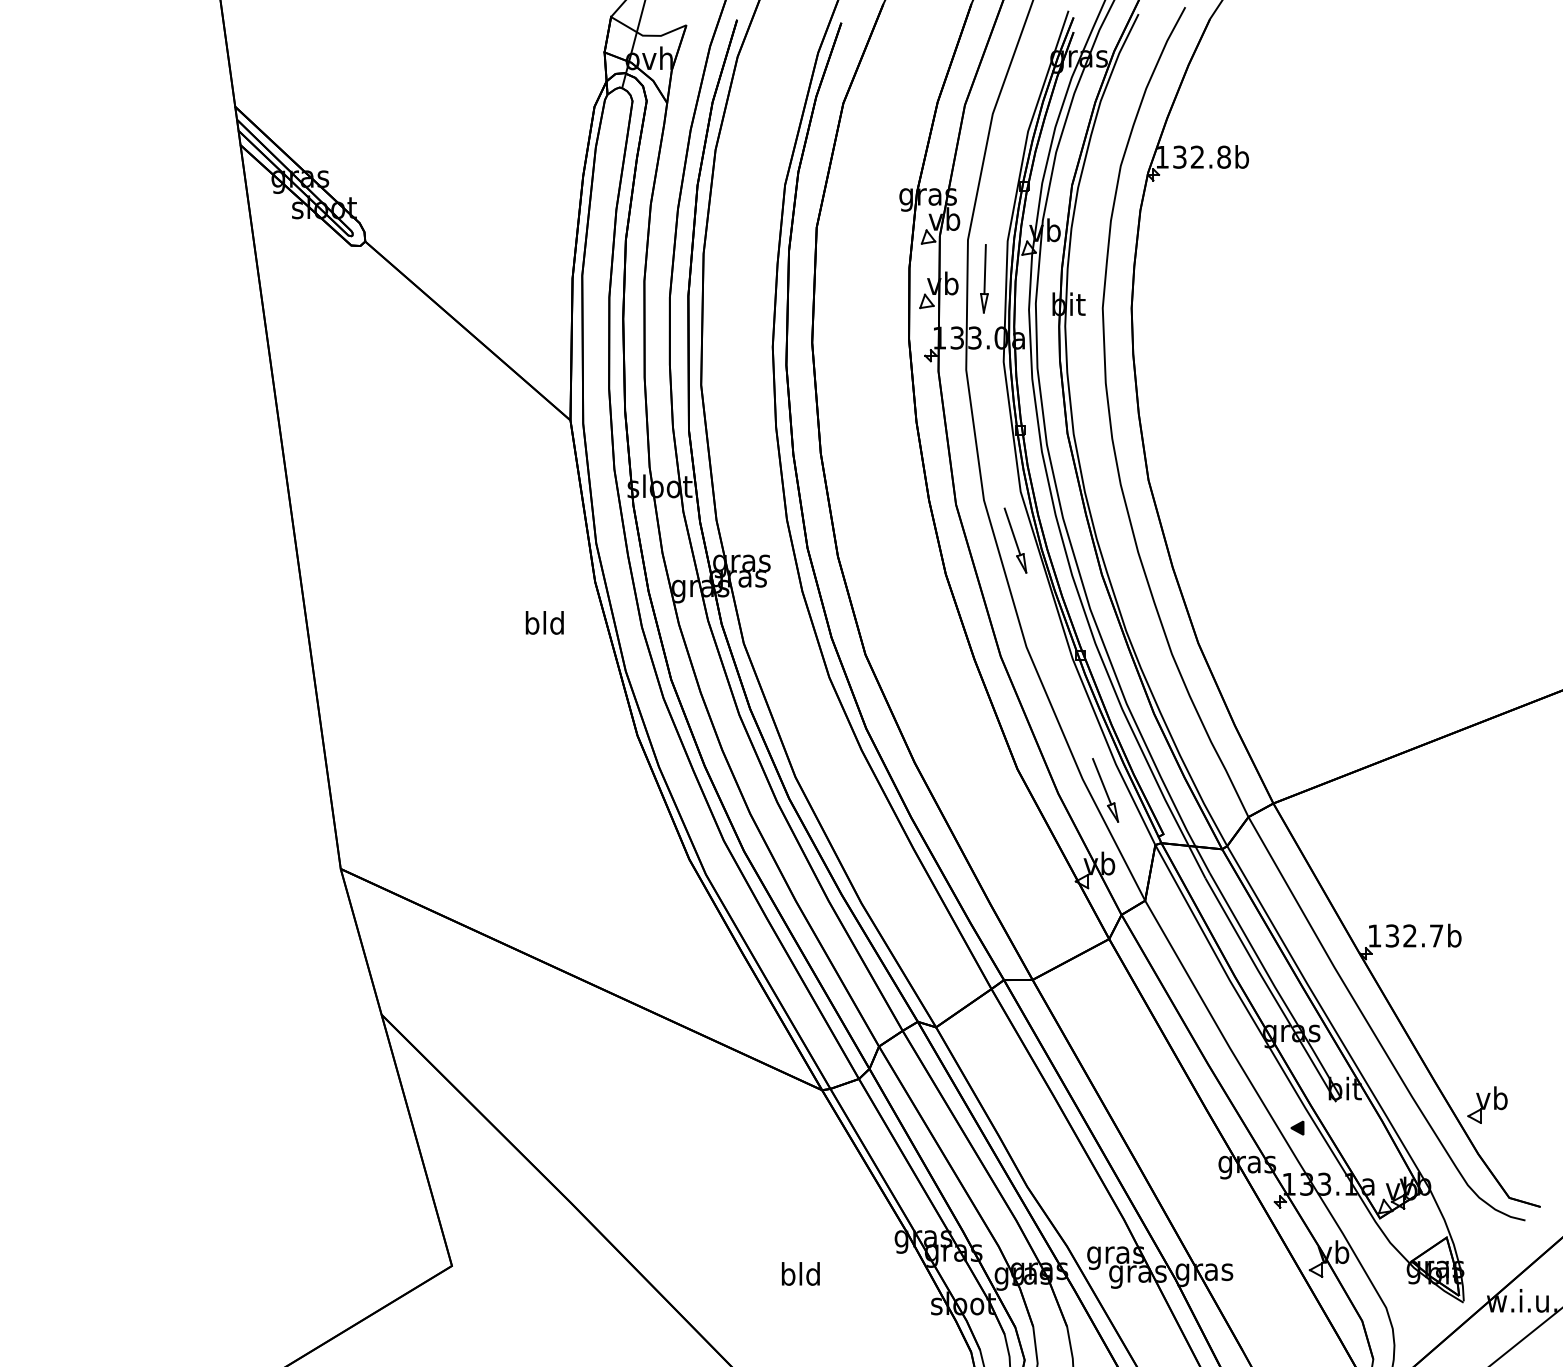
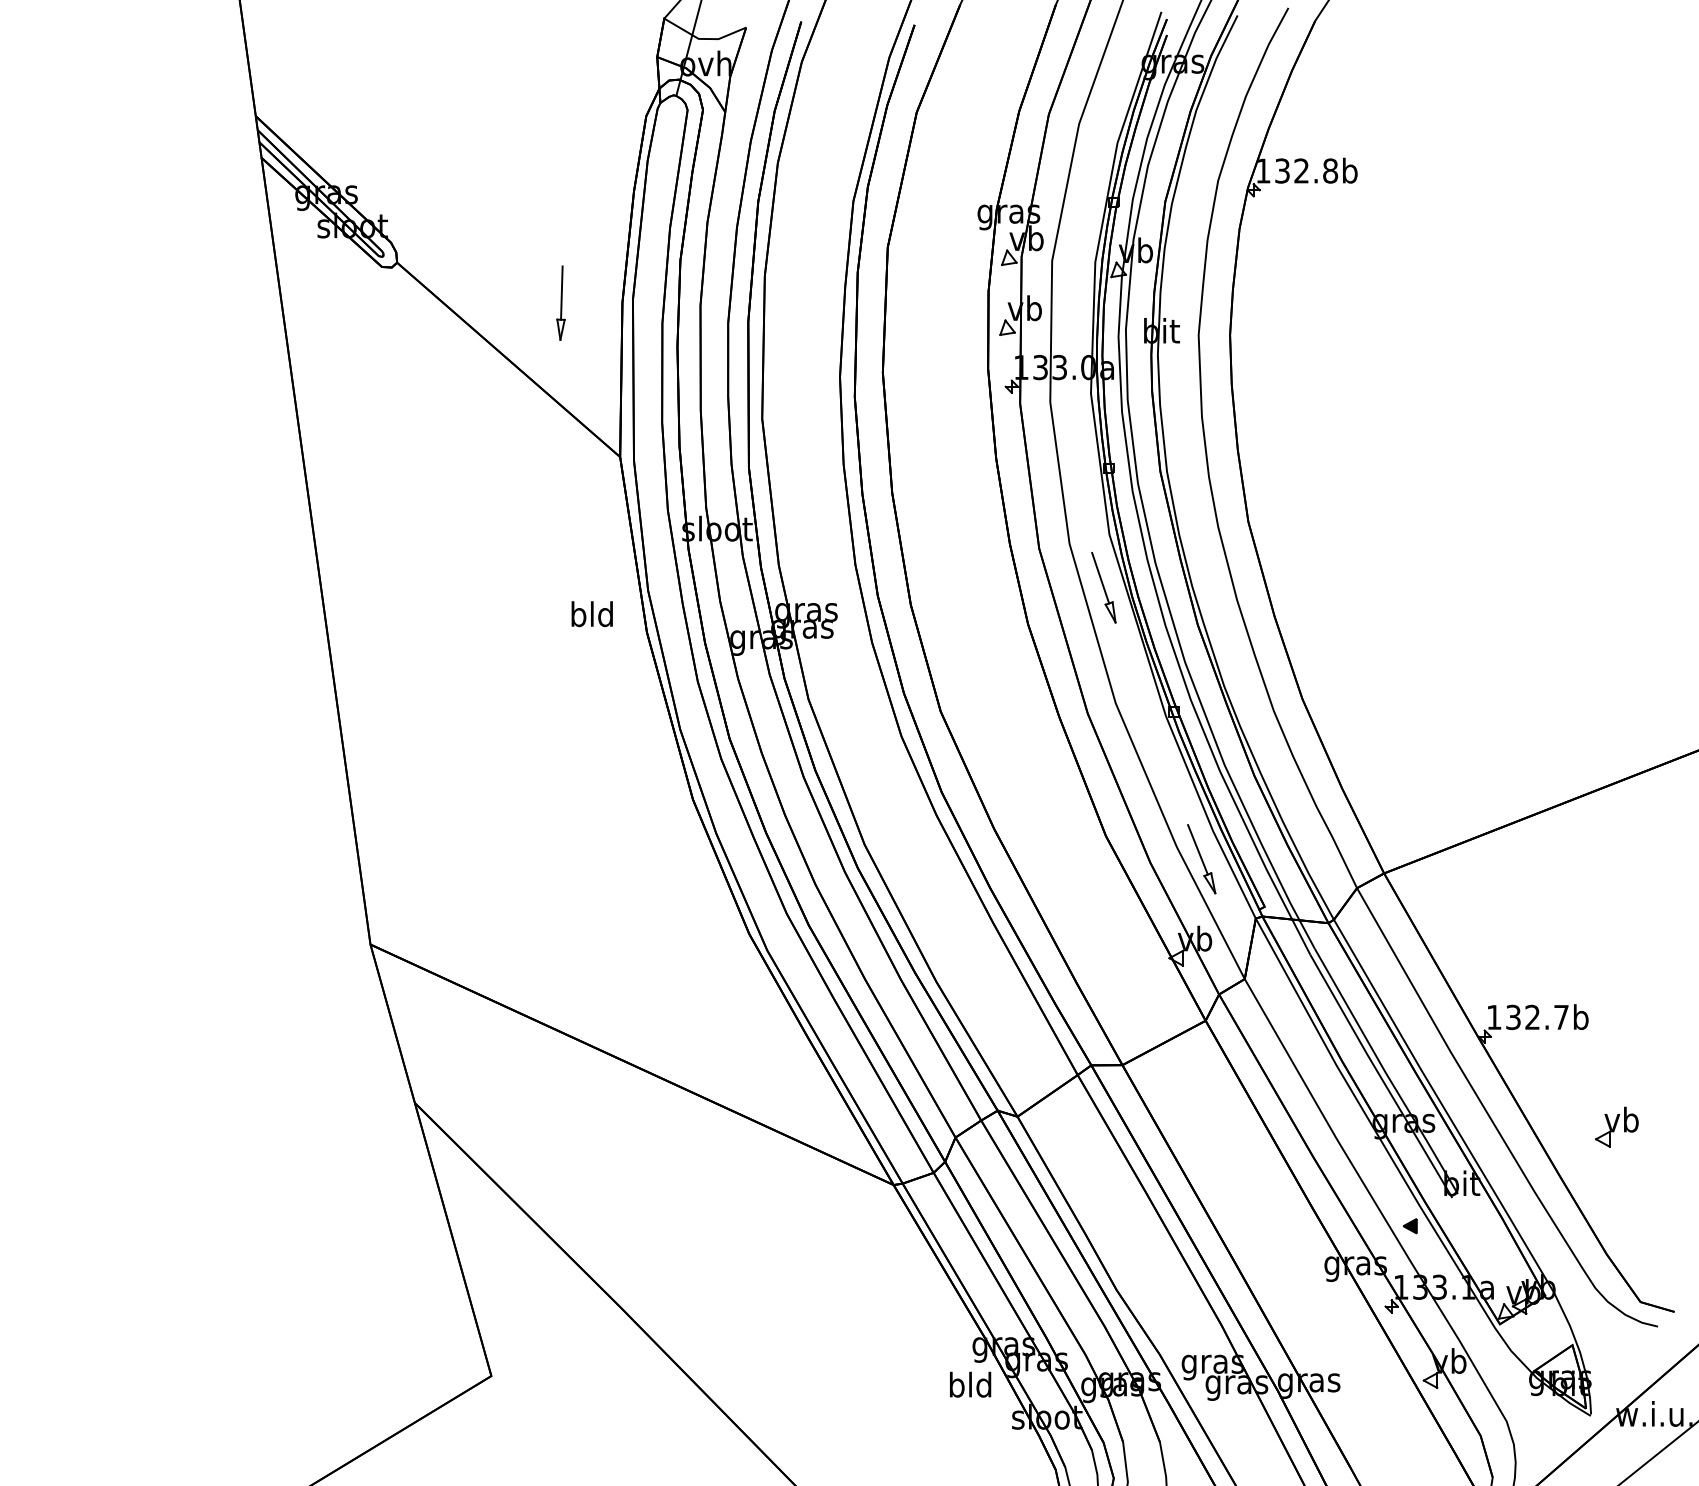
part: (983, 278) -> (560, 302), moved
text: (544, 623) -> (591, 614), moved
part: (1487, 1104) -> (1616, 1126), moved
text: (800, 1273) -> (970, 1384), moved

